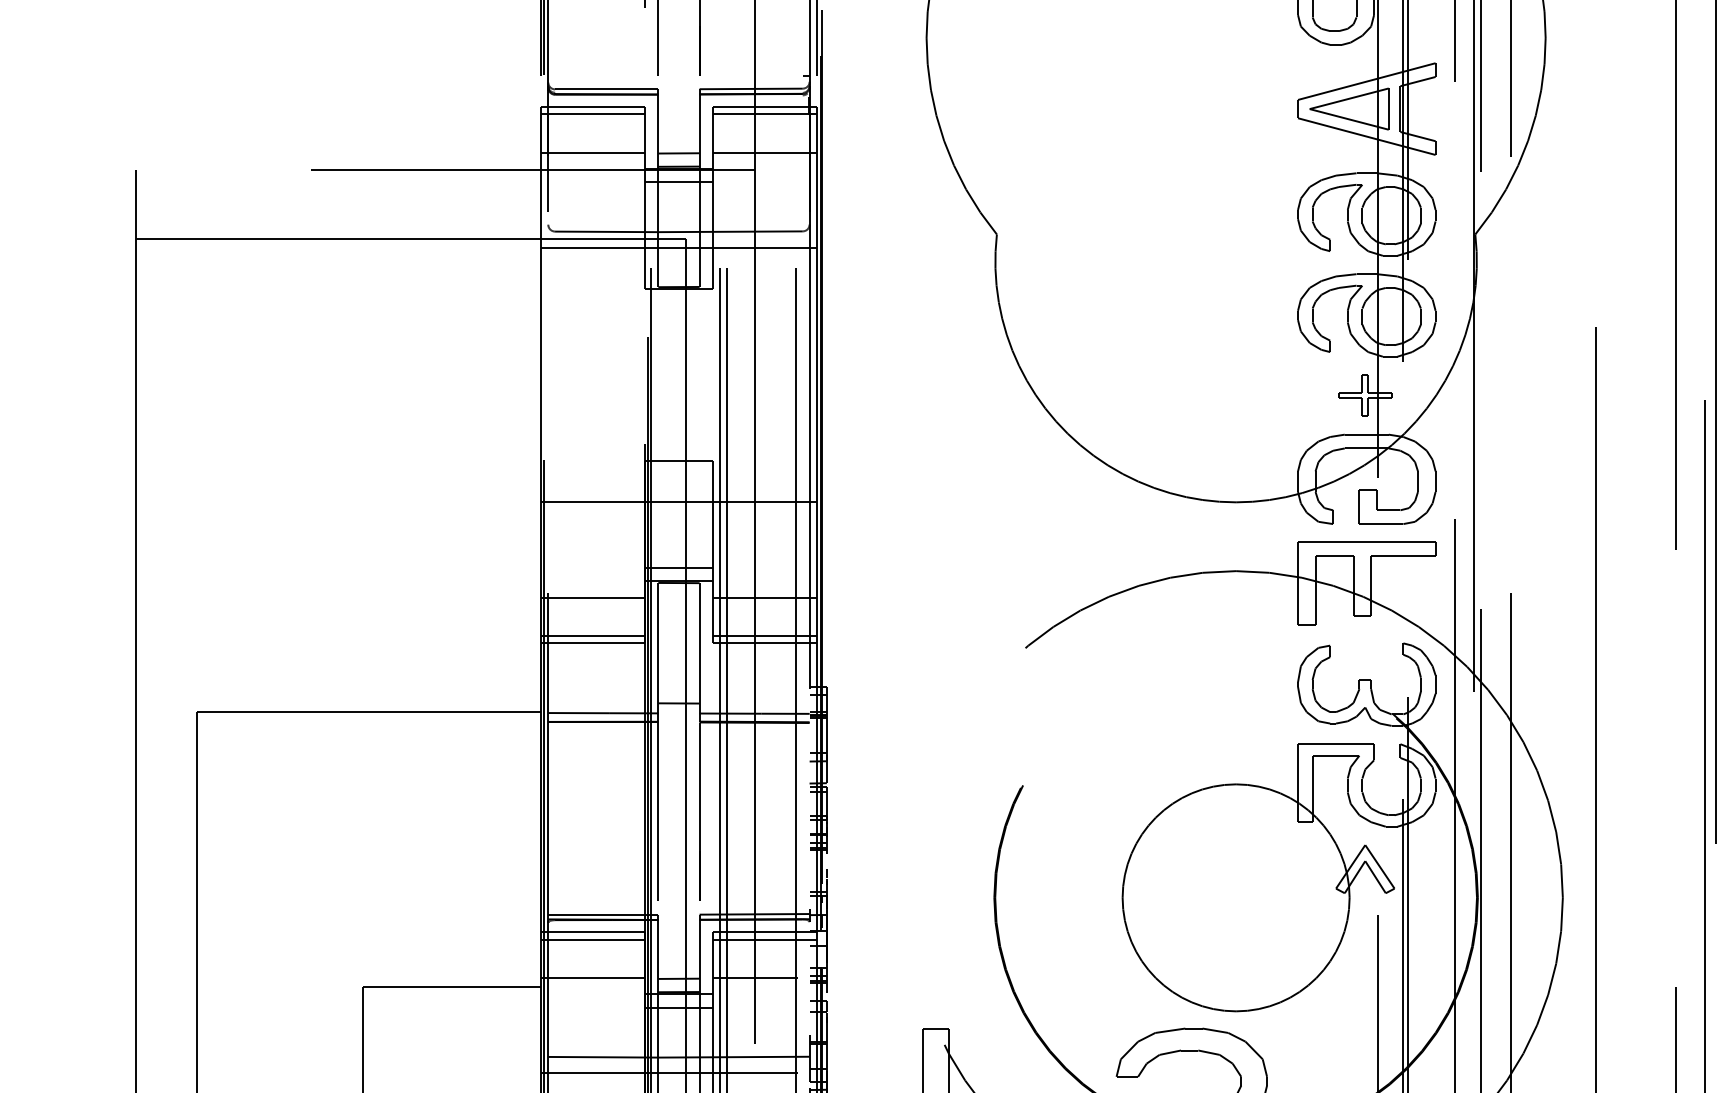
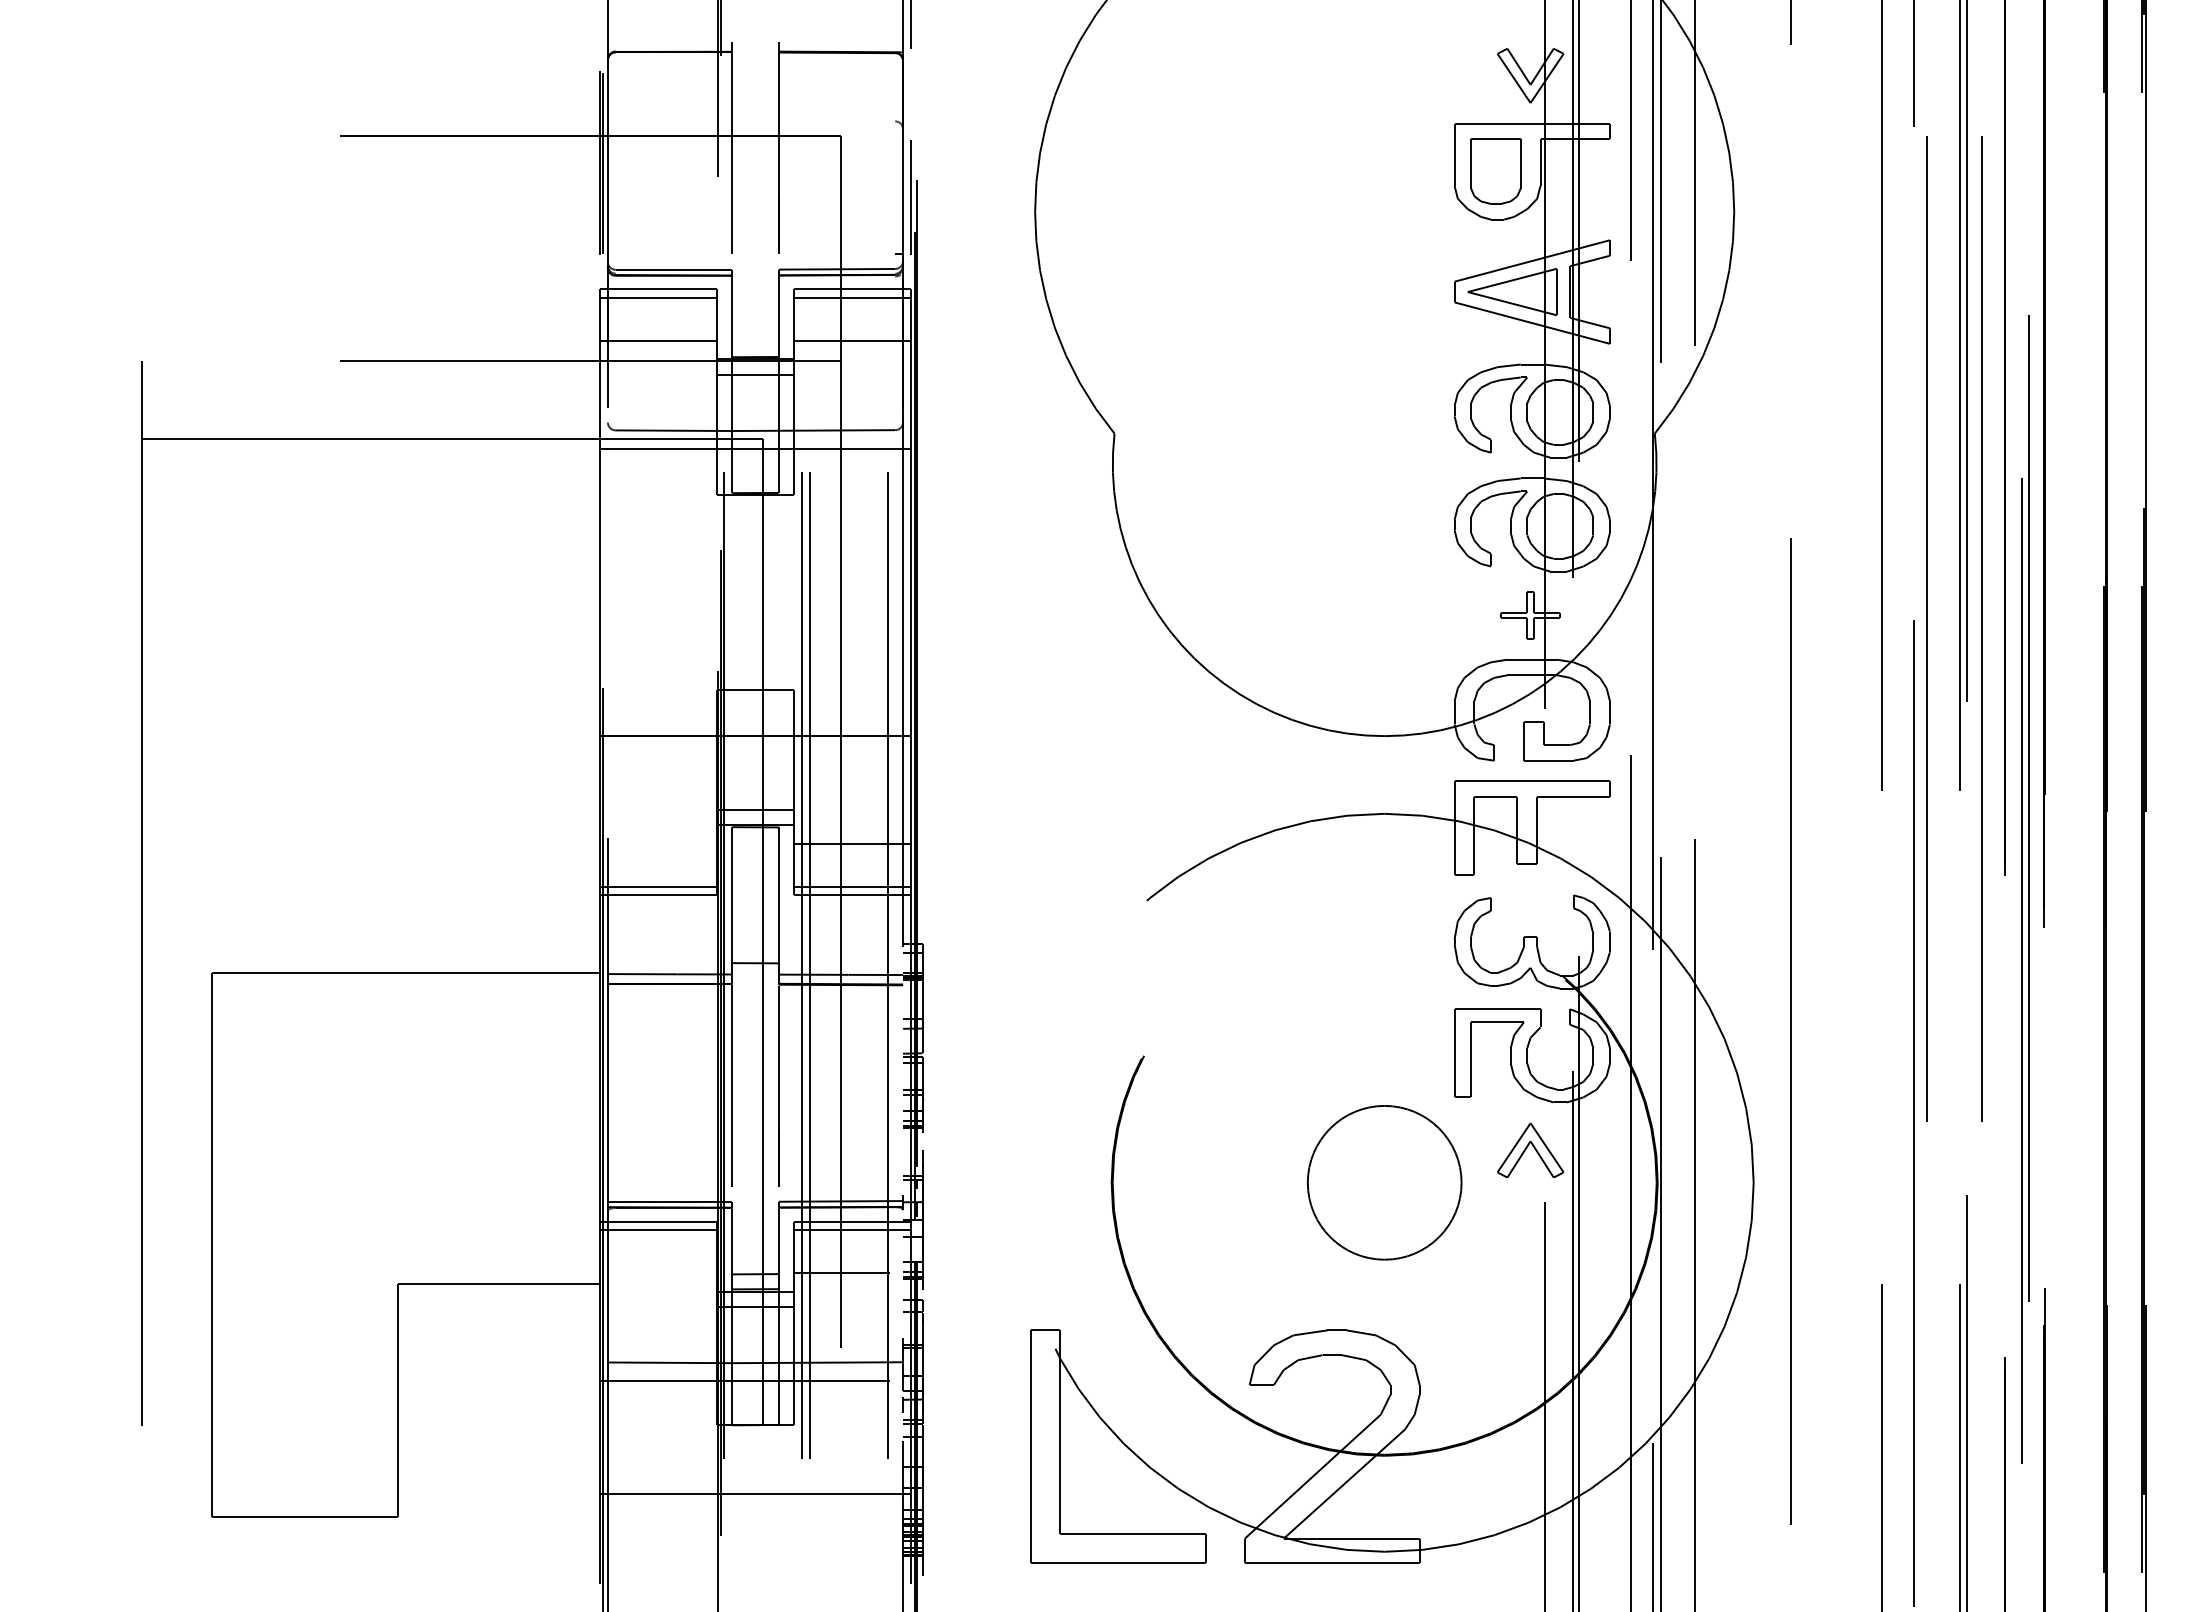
line: (678, 152) -> (755, 341), removed
line: (593, 597) -> (658, 843), removed
circle: (1235, 897) -> (1384, 1182), size x0.6
line: (593, 978) -> (658, 1273), removed

